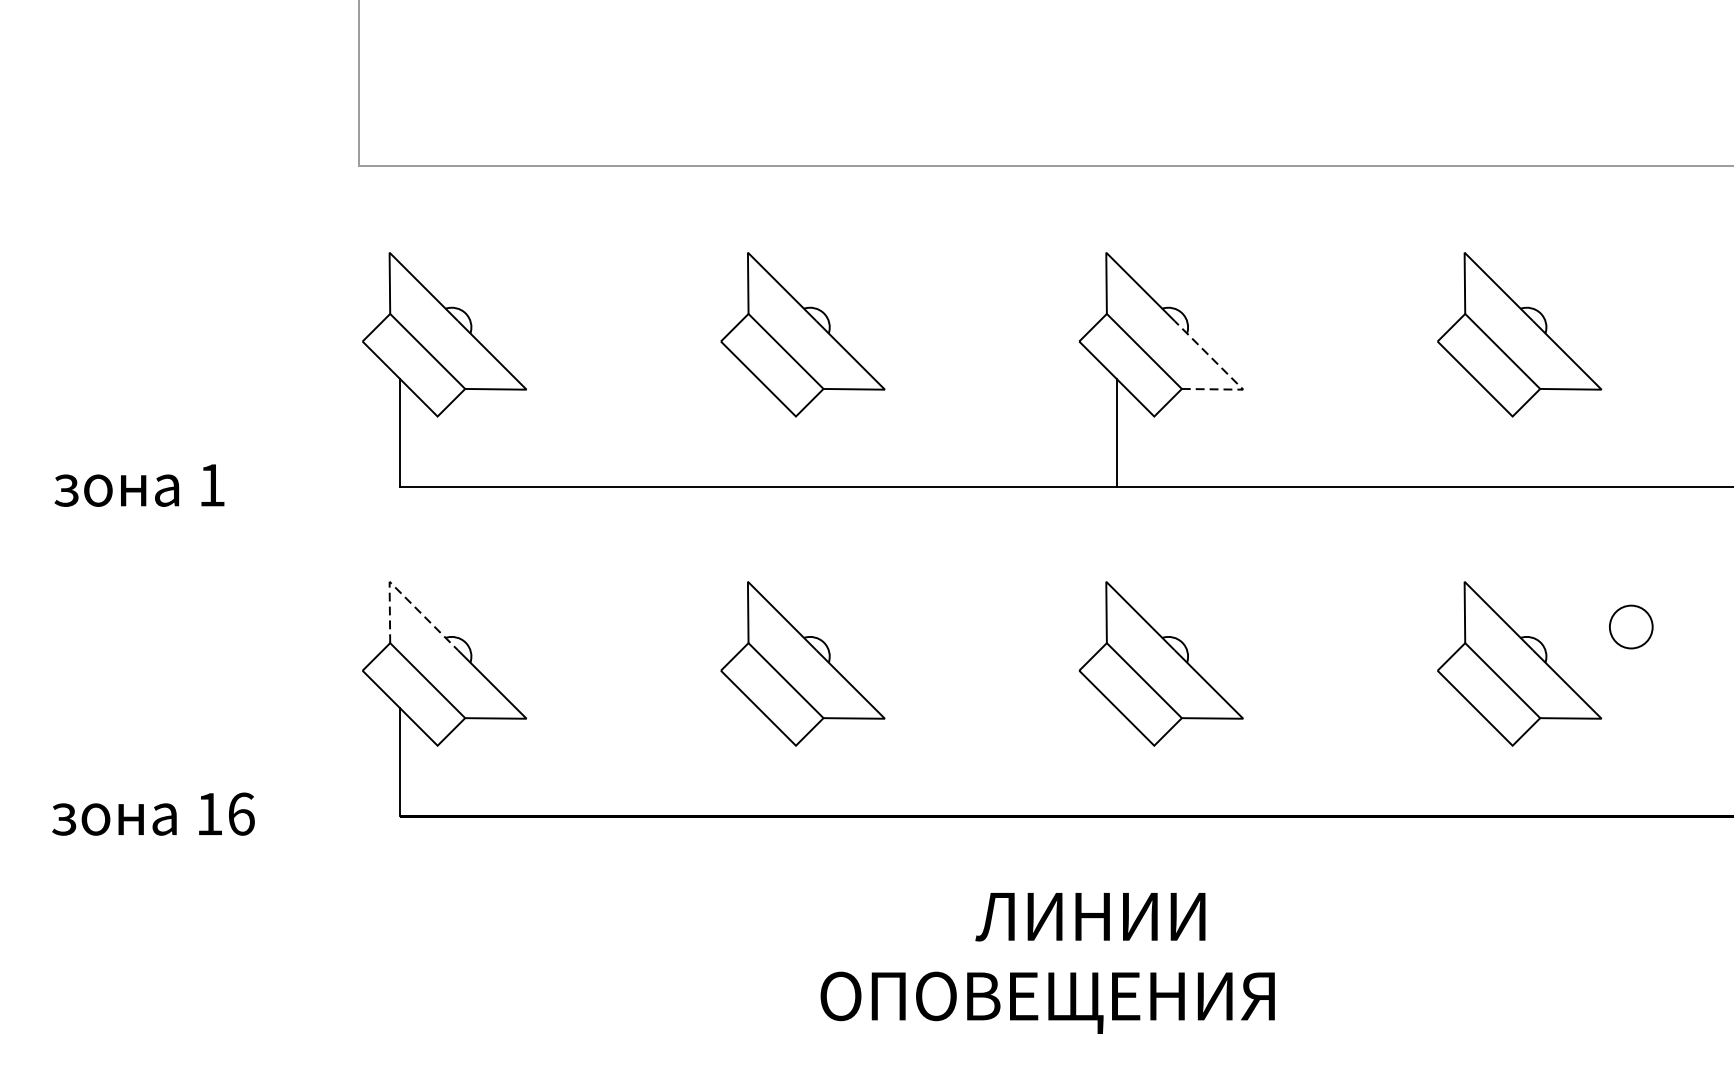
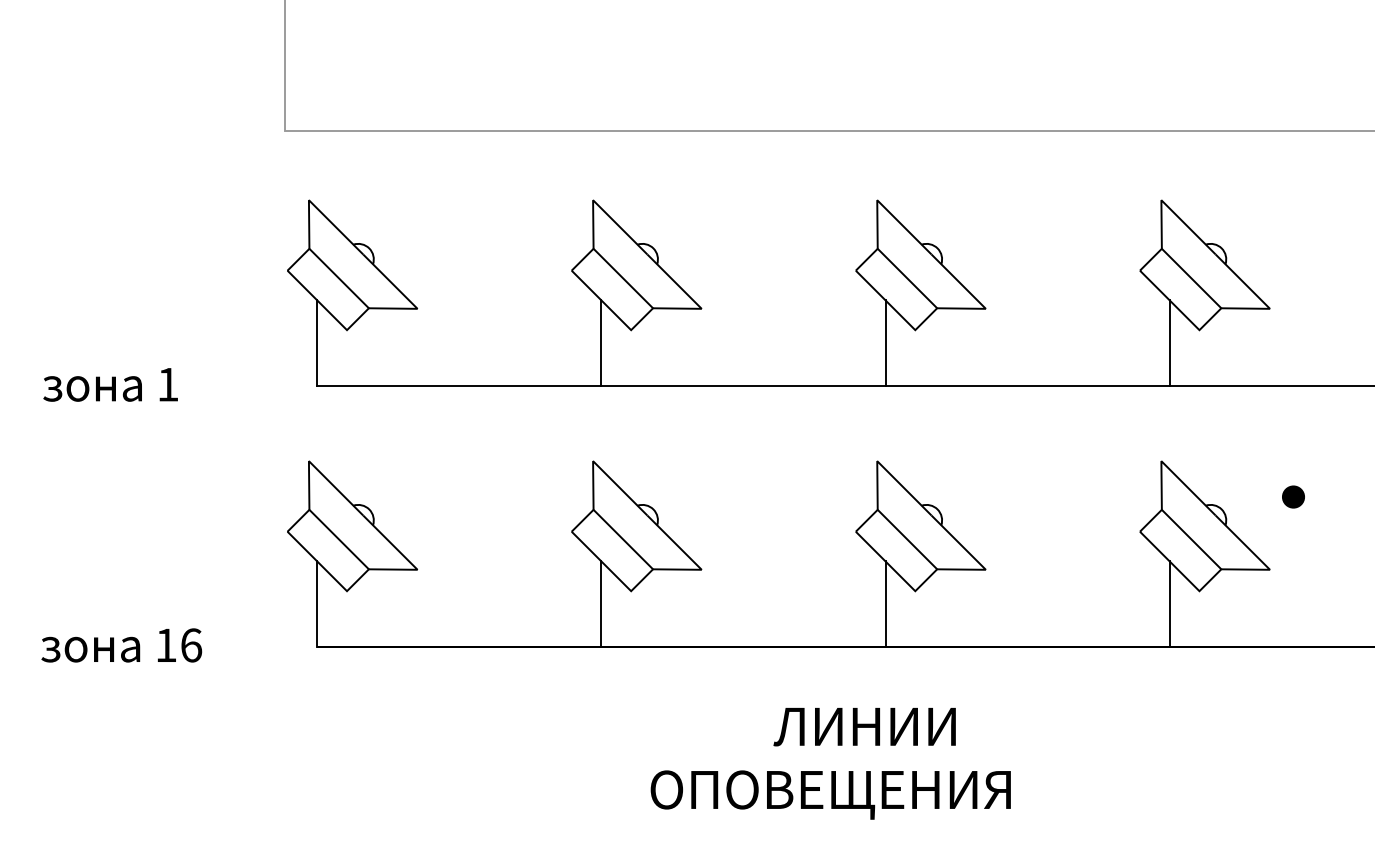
line: (1231, 376) -> (976, 298), dashed -> solid
line: (758, 433) -> (601, 343), added
line: (1474, 433) -> (1169, 343), added
line: (401, 594) -> (318, 471), dashed -> solid
part: (1631, 626) -> (1293, 496), size x0.62
line: (758, 762) -> (601, 604), added
line: (1116, 762) -> (885, 604), added
line: (1474, 762) -> (1169, 604), added

